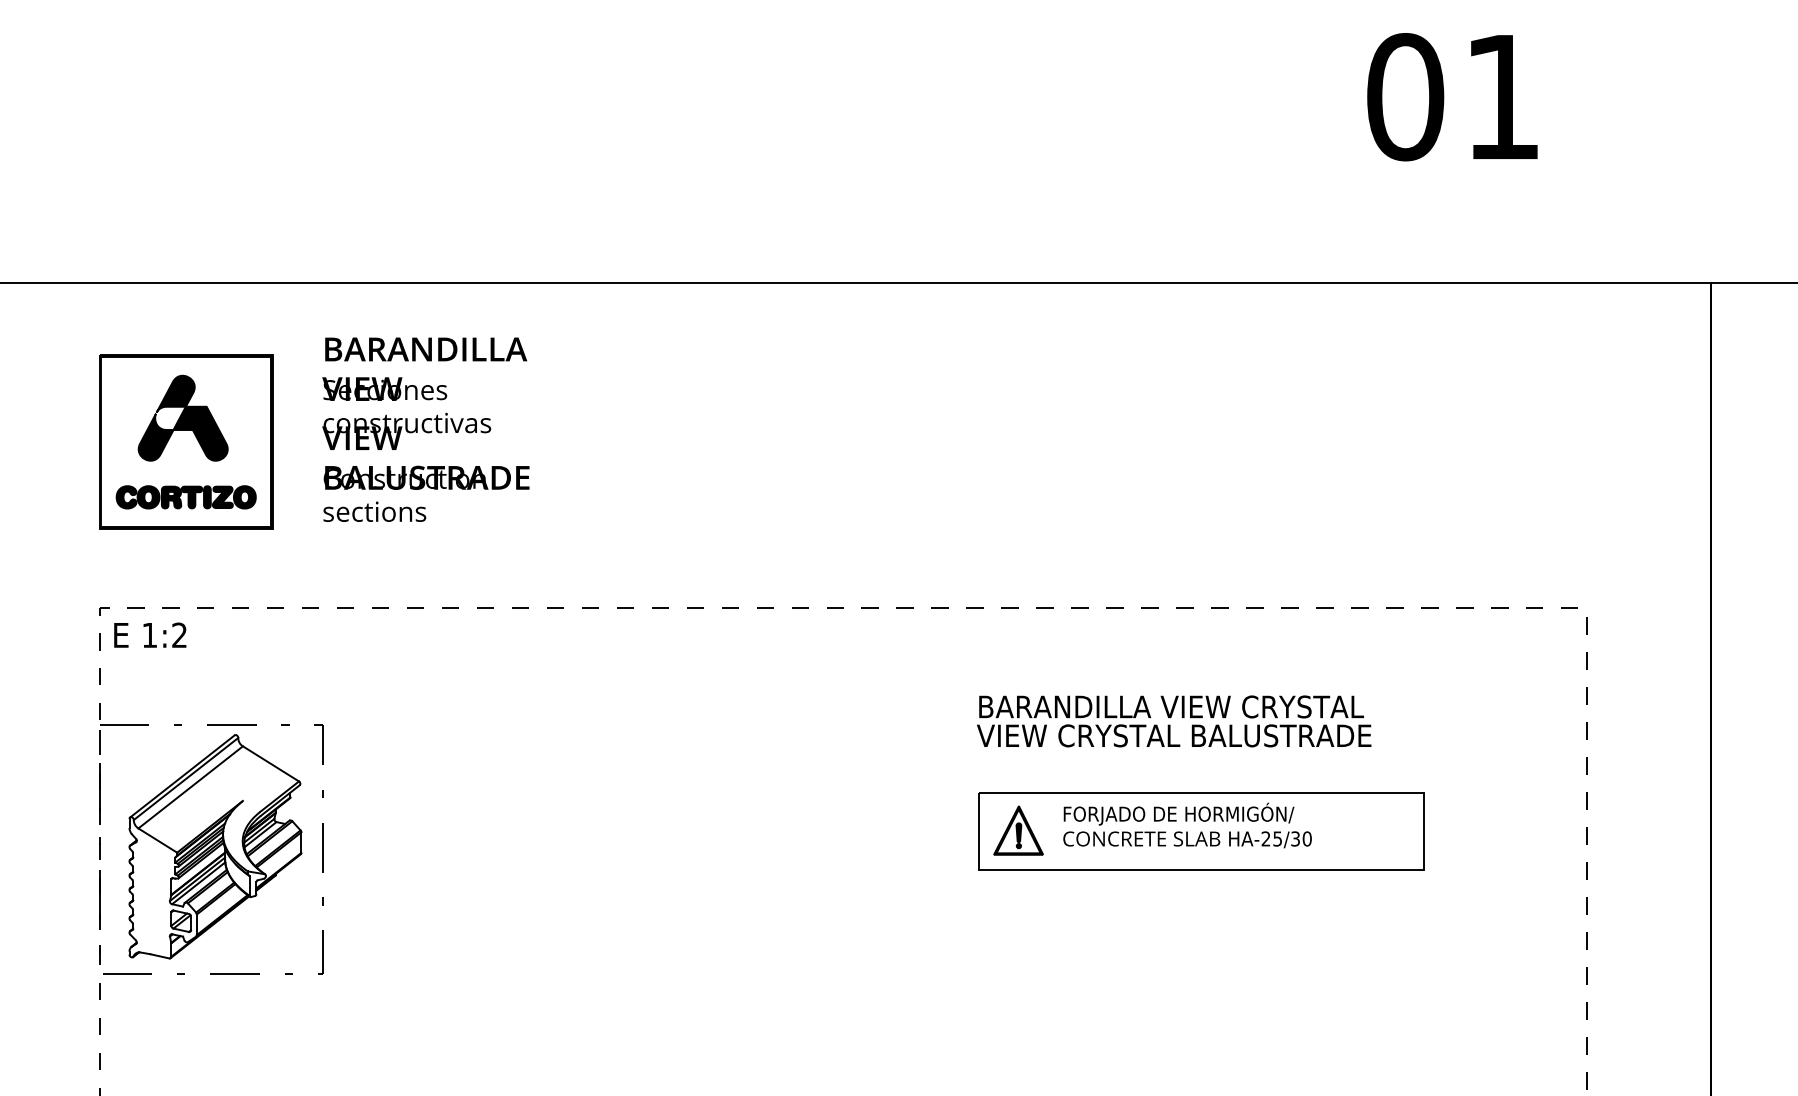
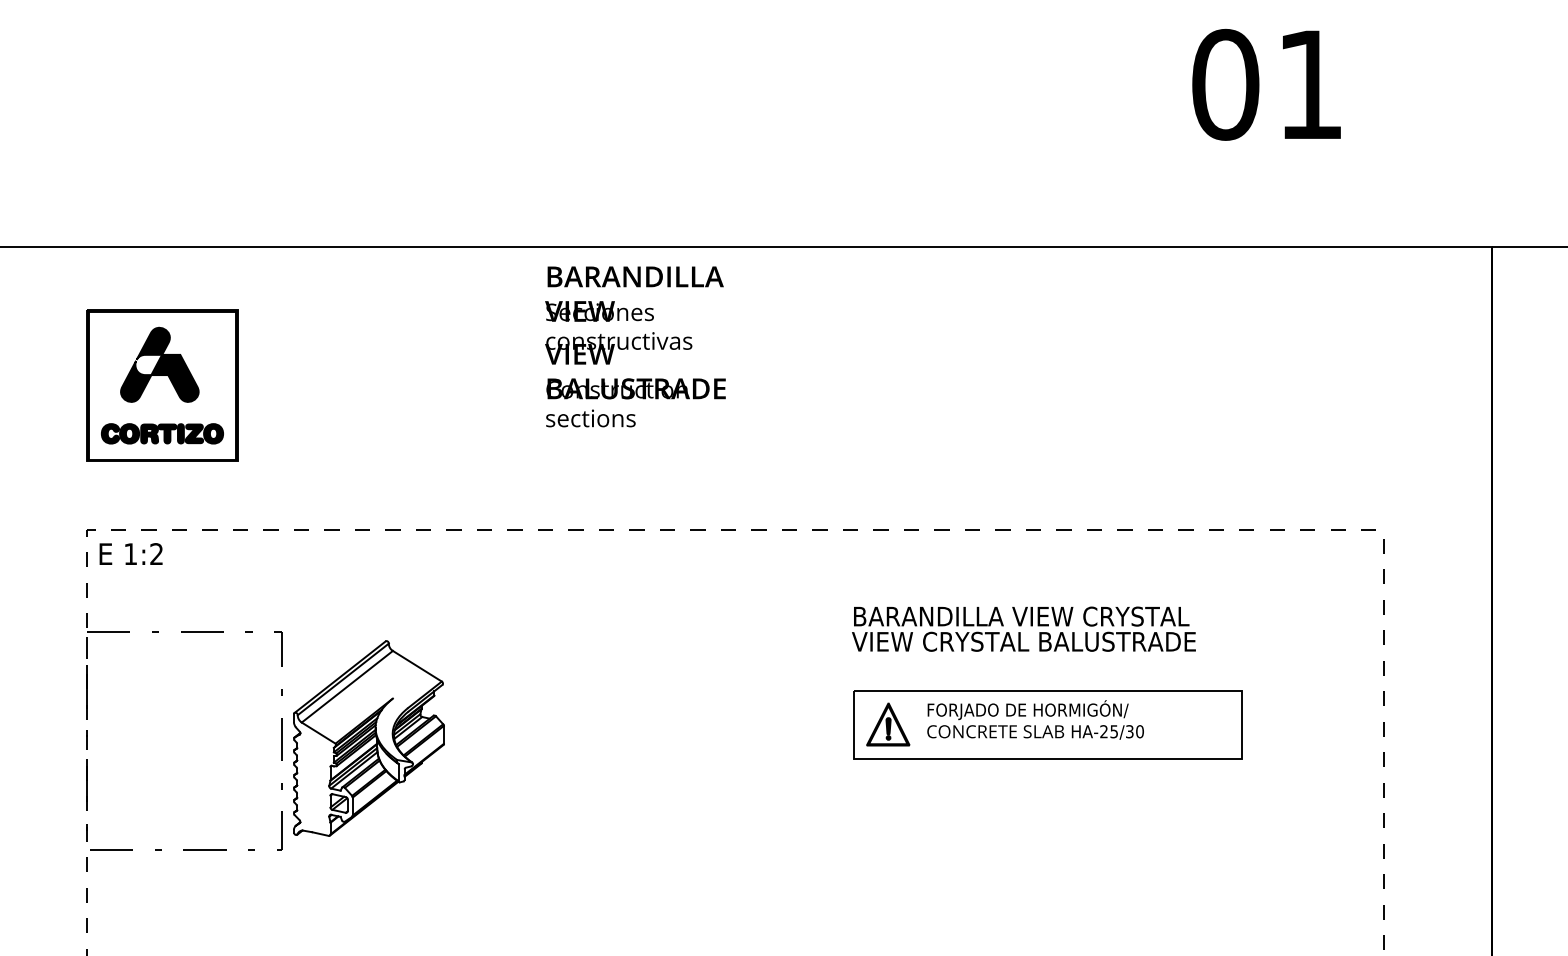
text: (425, 429) -> (635, 346), moved
part: (214, 846) -> (368, 738), moved

